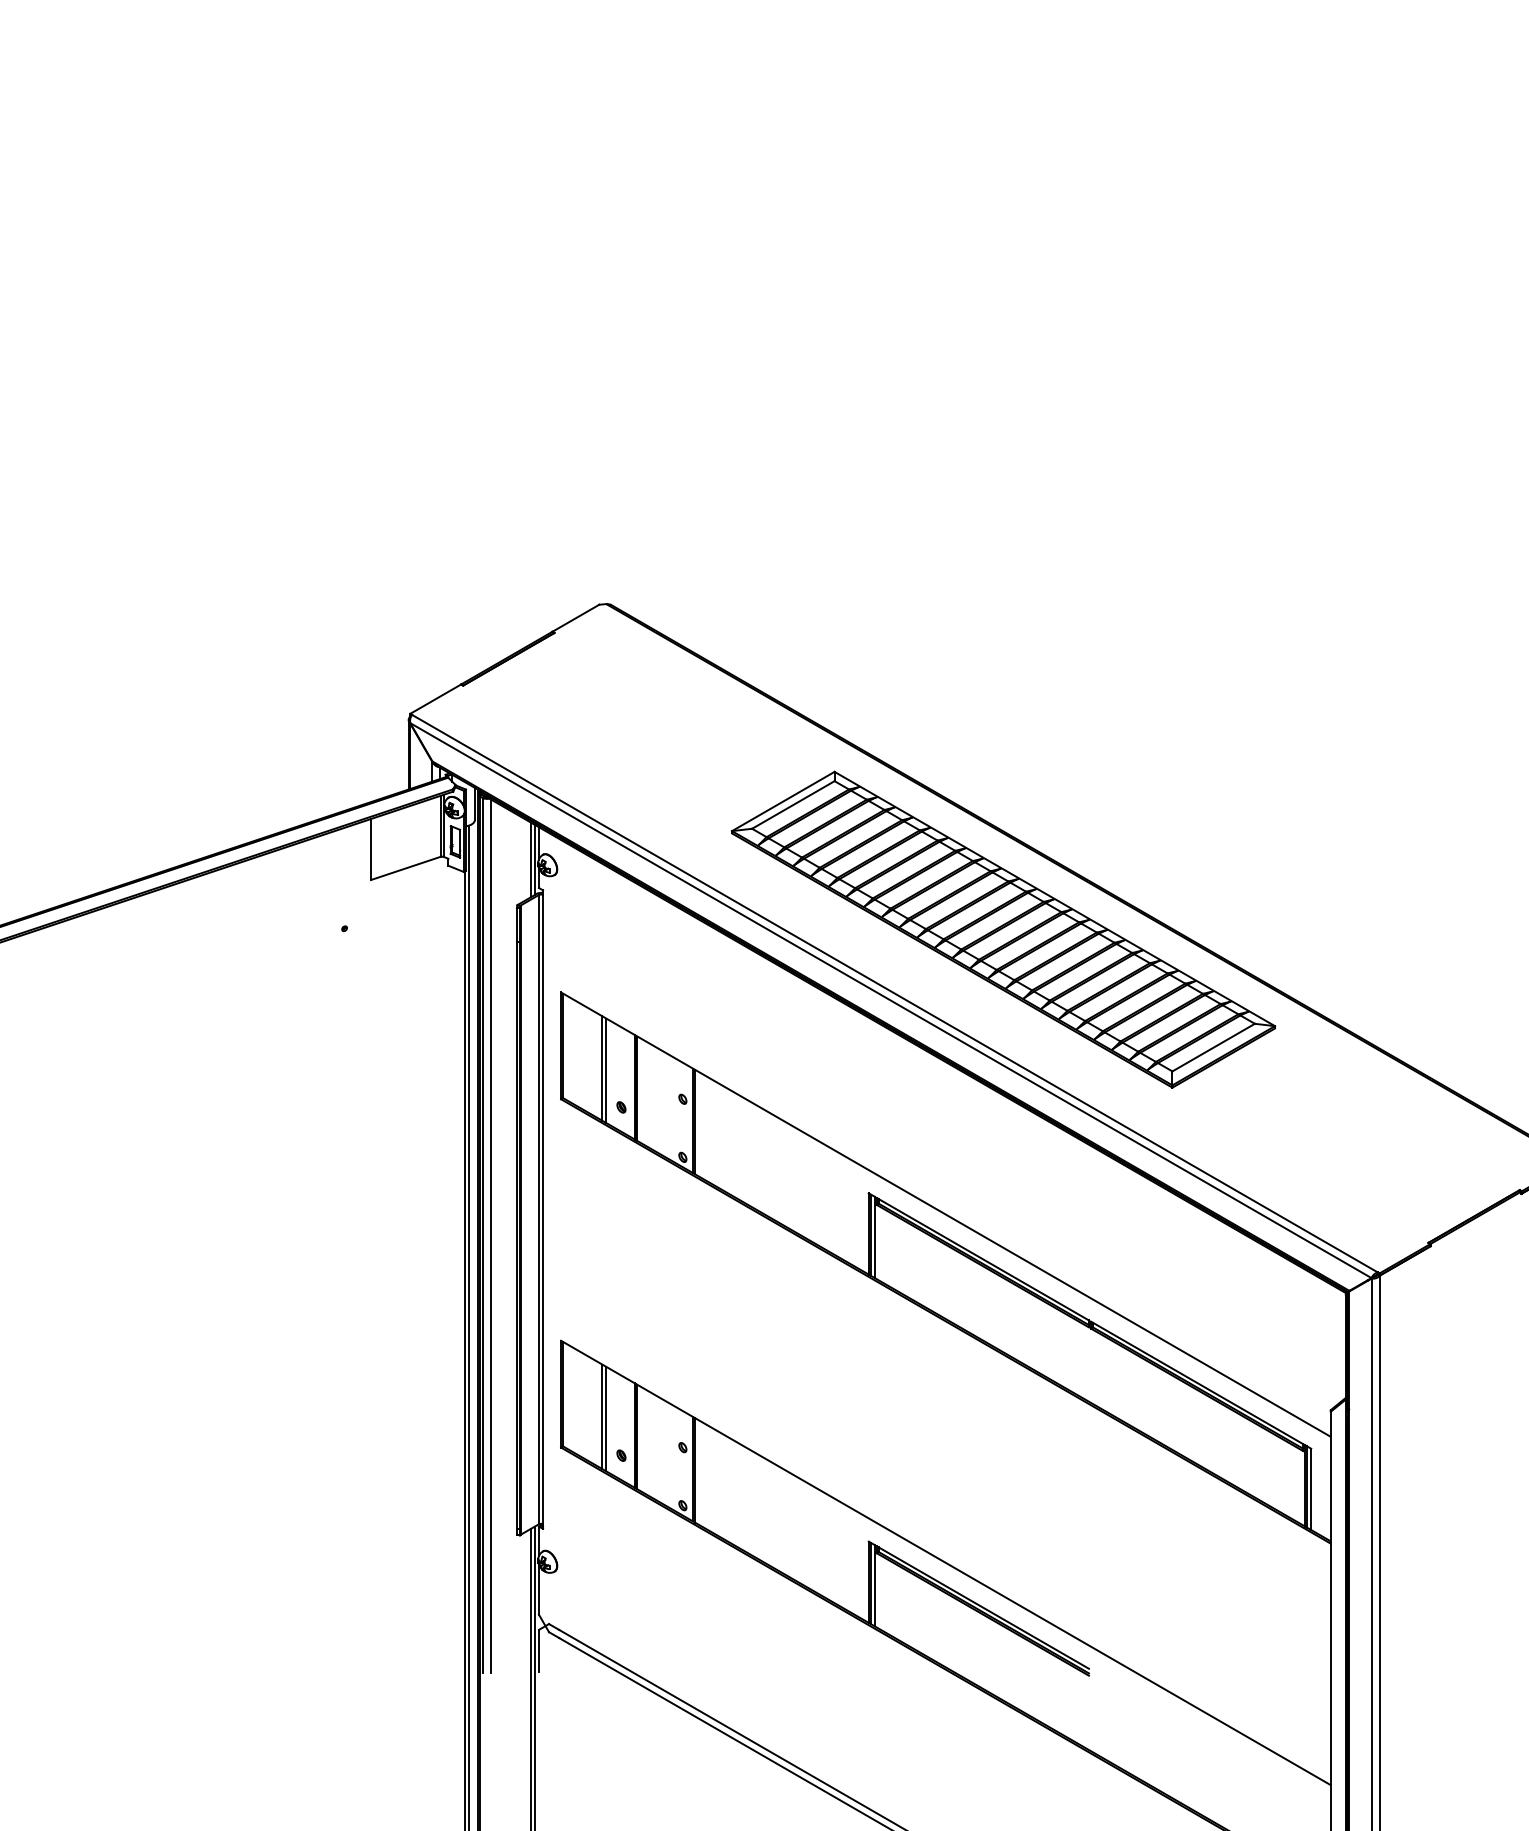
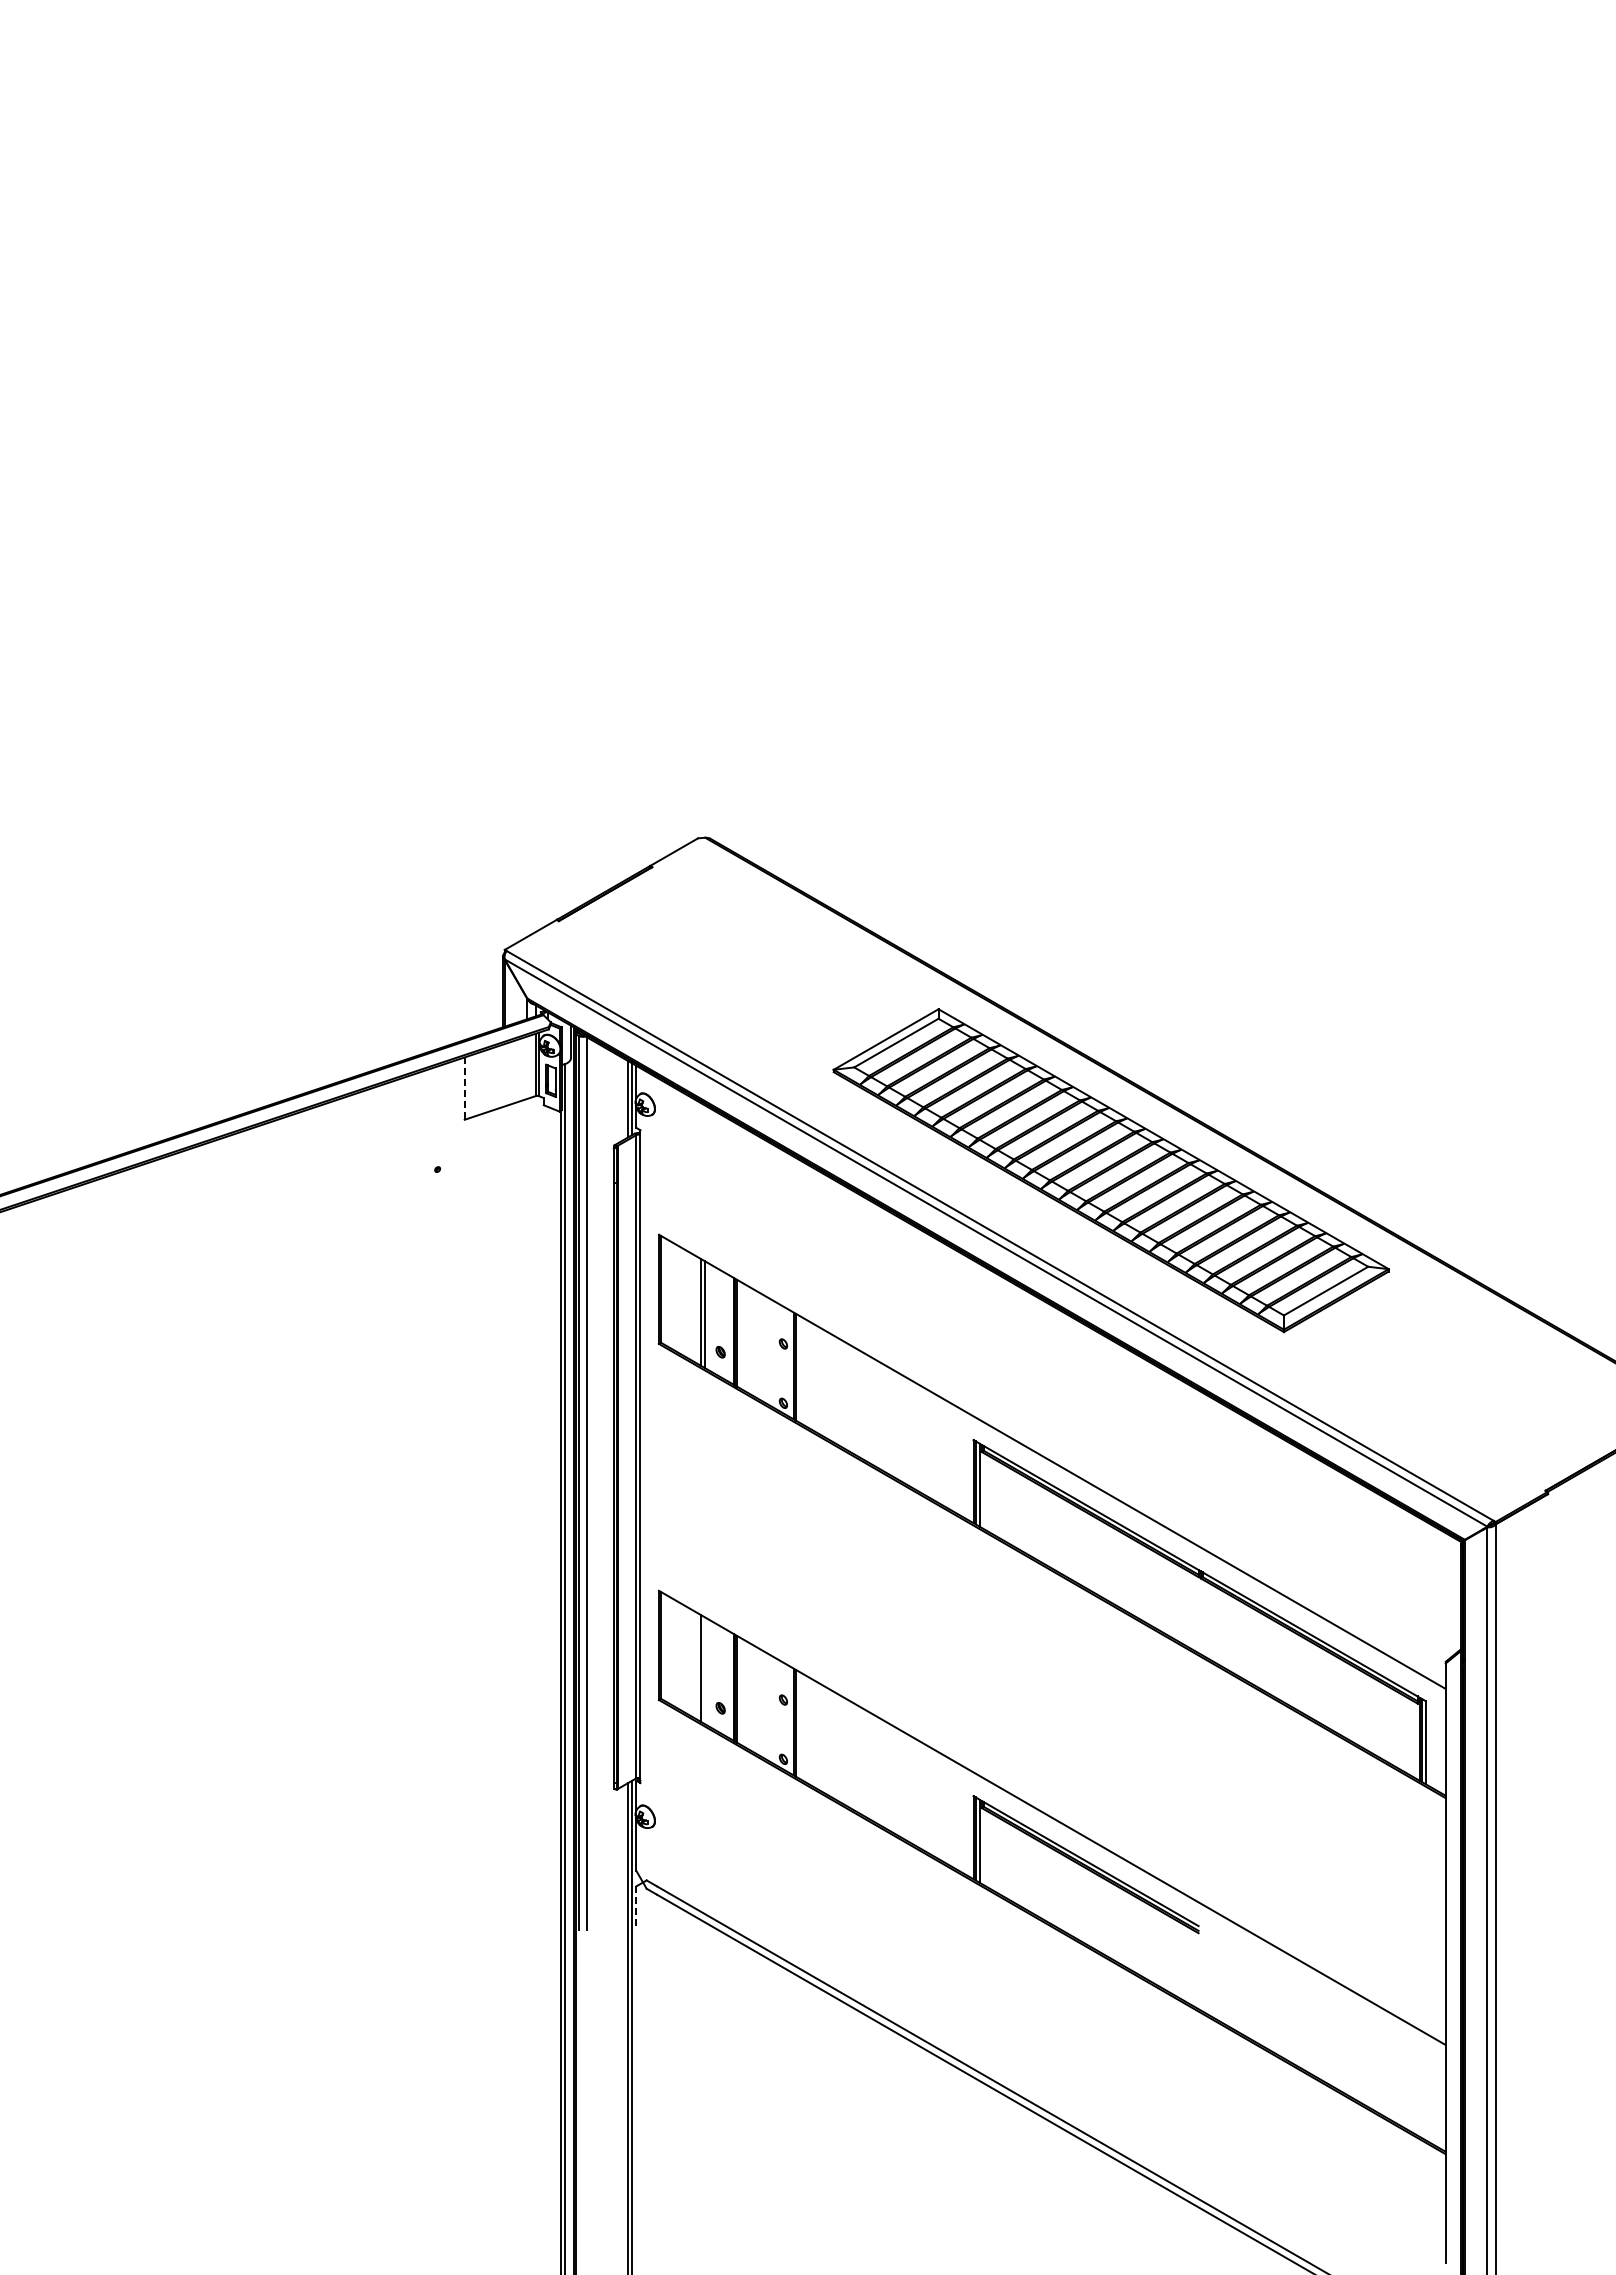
line: (370, 850) -> (464, 1089), solid -> dashed
line: (606, 1418) -> (705, 1670), removed
line: (539, 1651) -> (636, 1908), solid -> dashed

